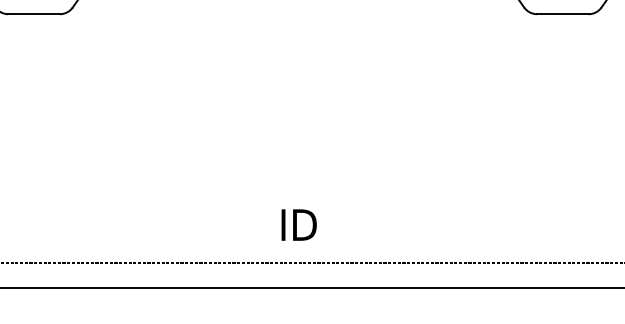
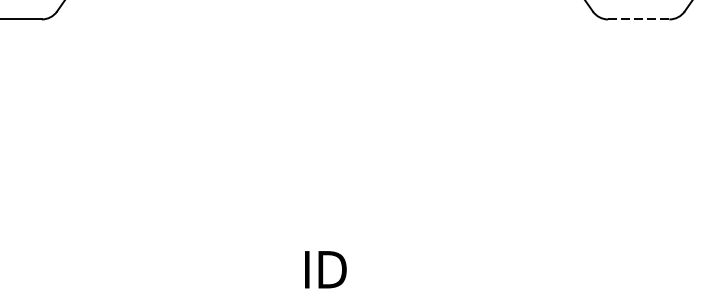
line: (562, 14) -> (638, 19), solid -> dashed

